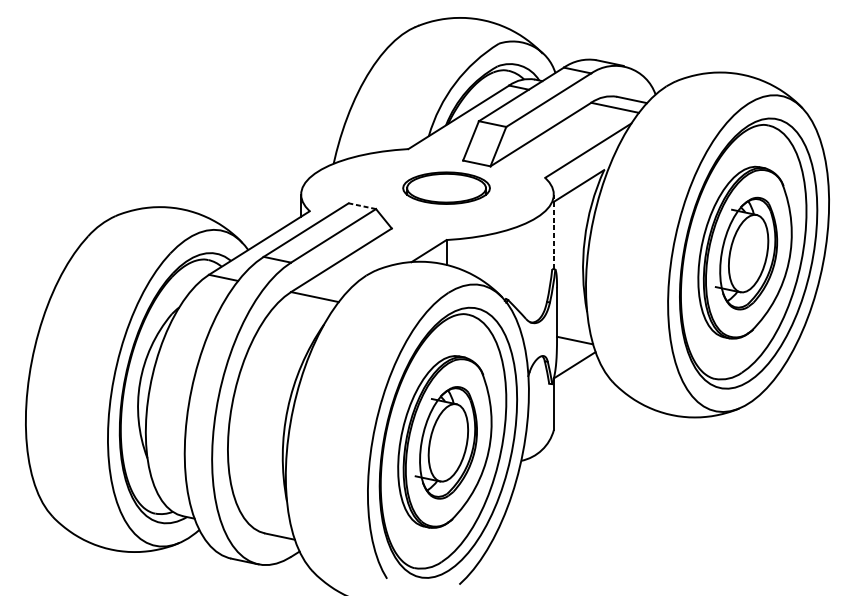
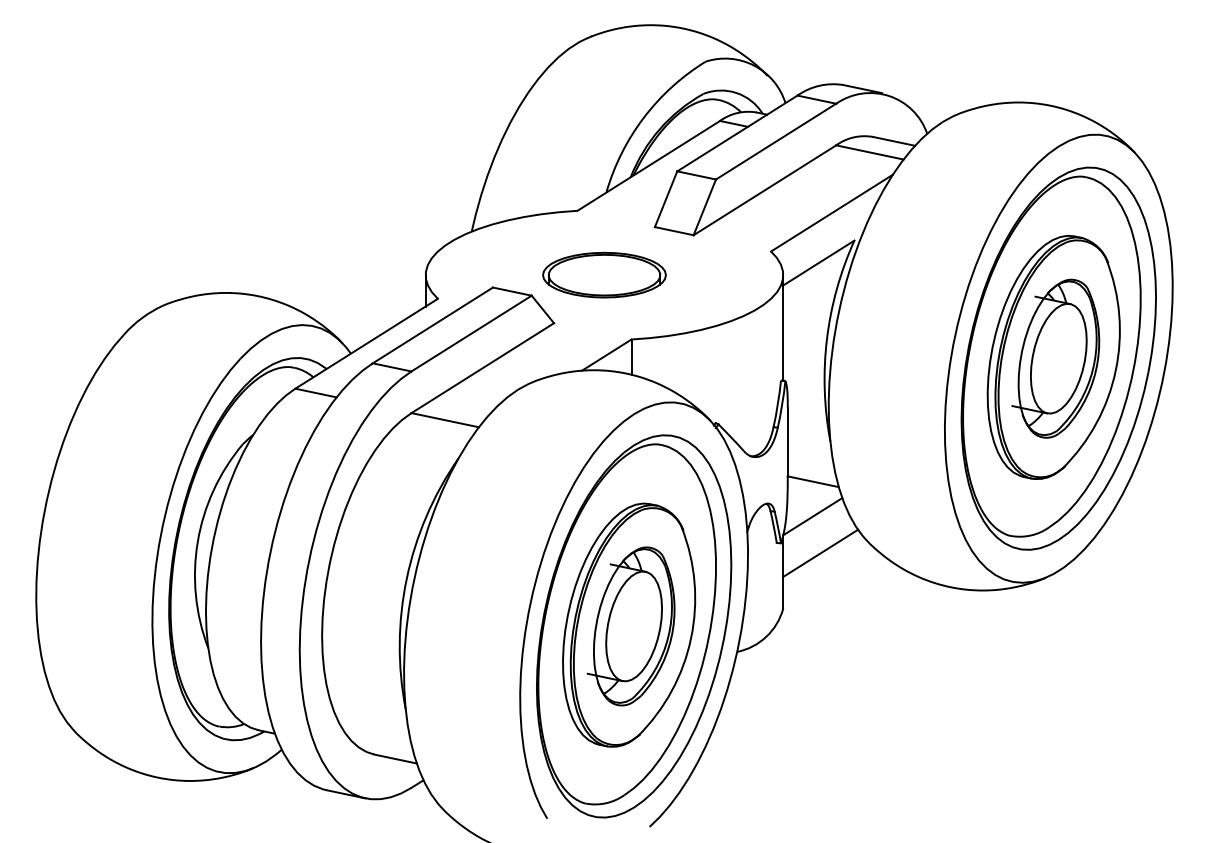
part: (446, 187) -> (604, 274), moved
line: (362, 206) -> (512, 291), dashed -> solid
line: (554, 231) -> (783, 327), dashed -> solid
line: (580, 390) -> (820, 552), added

